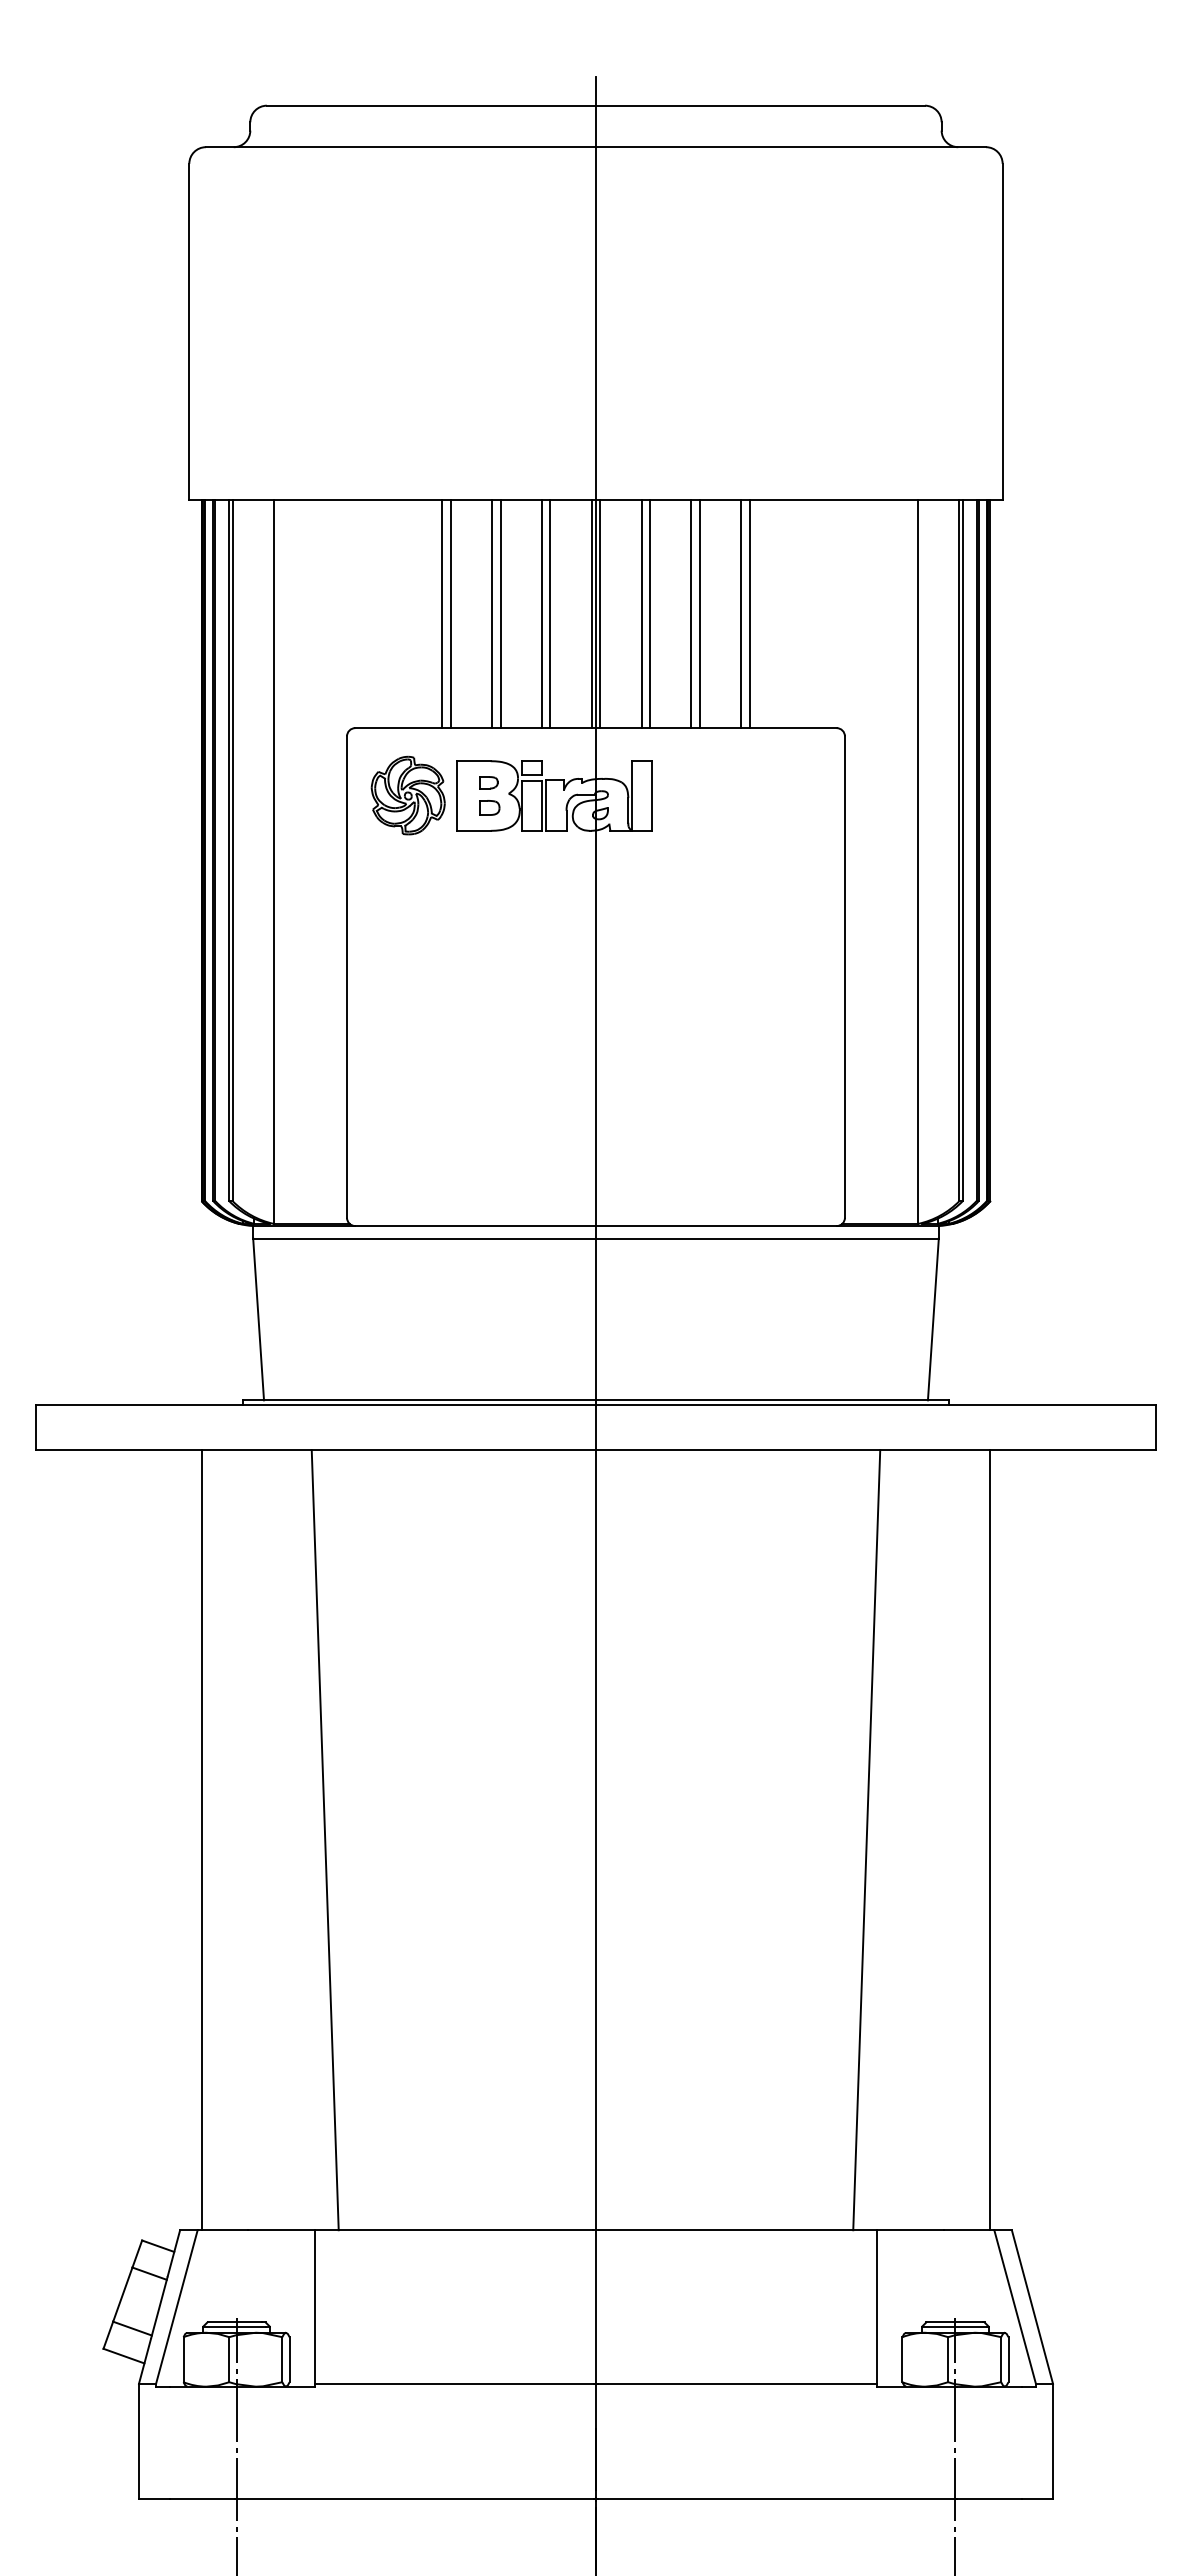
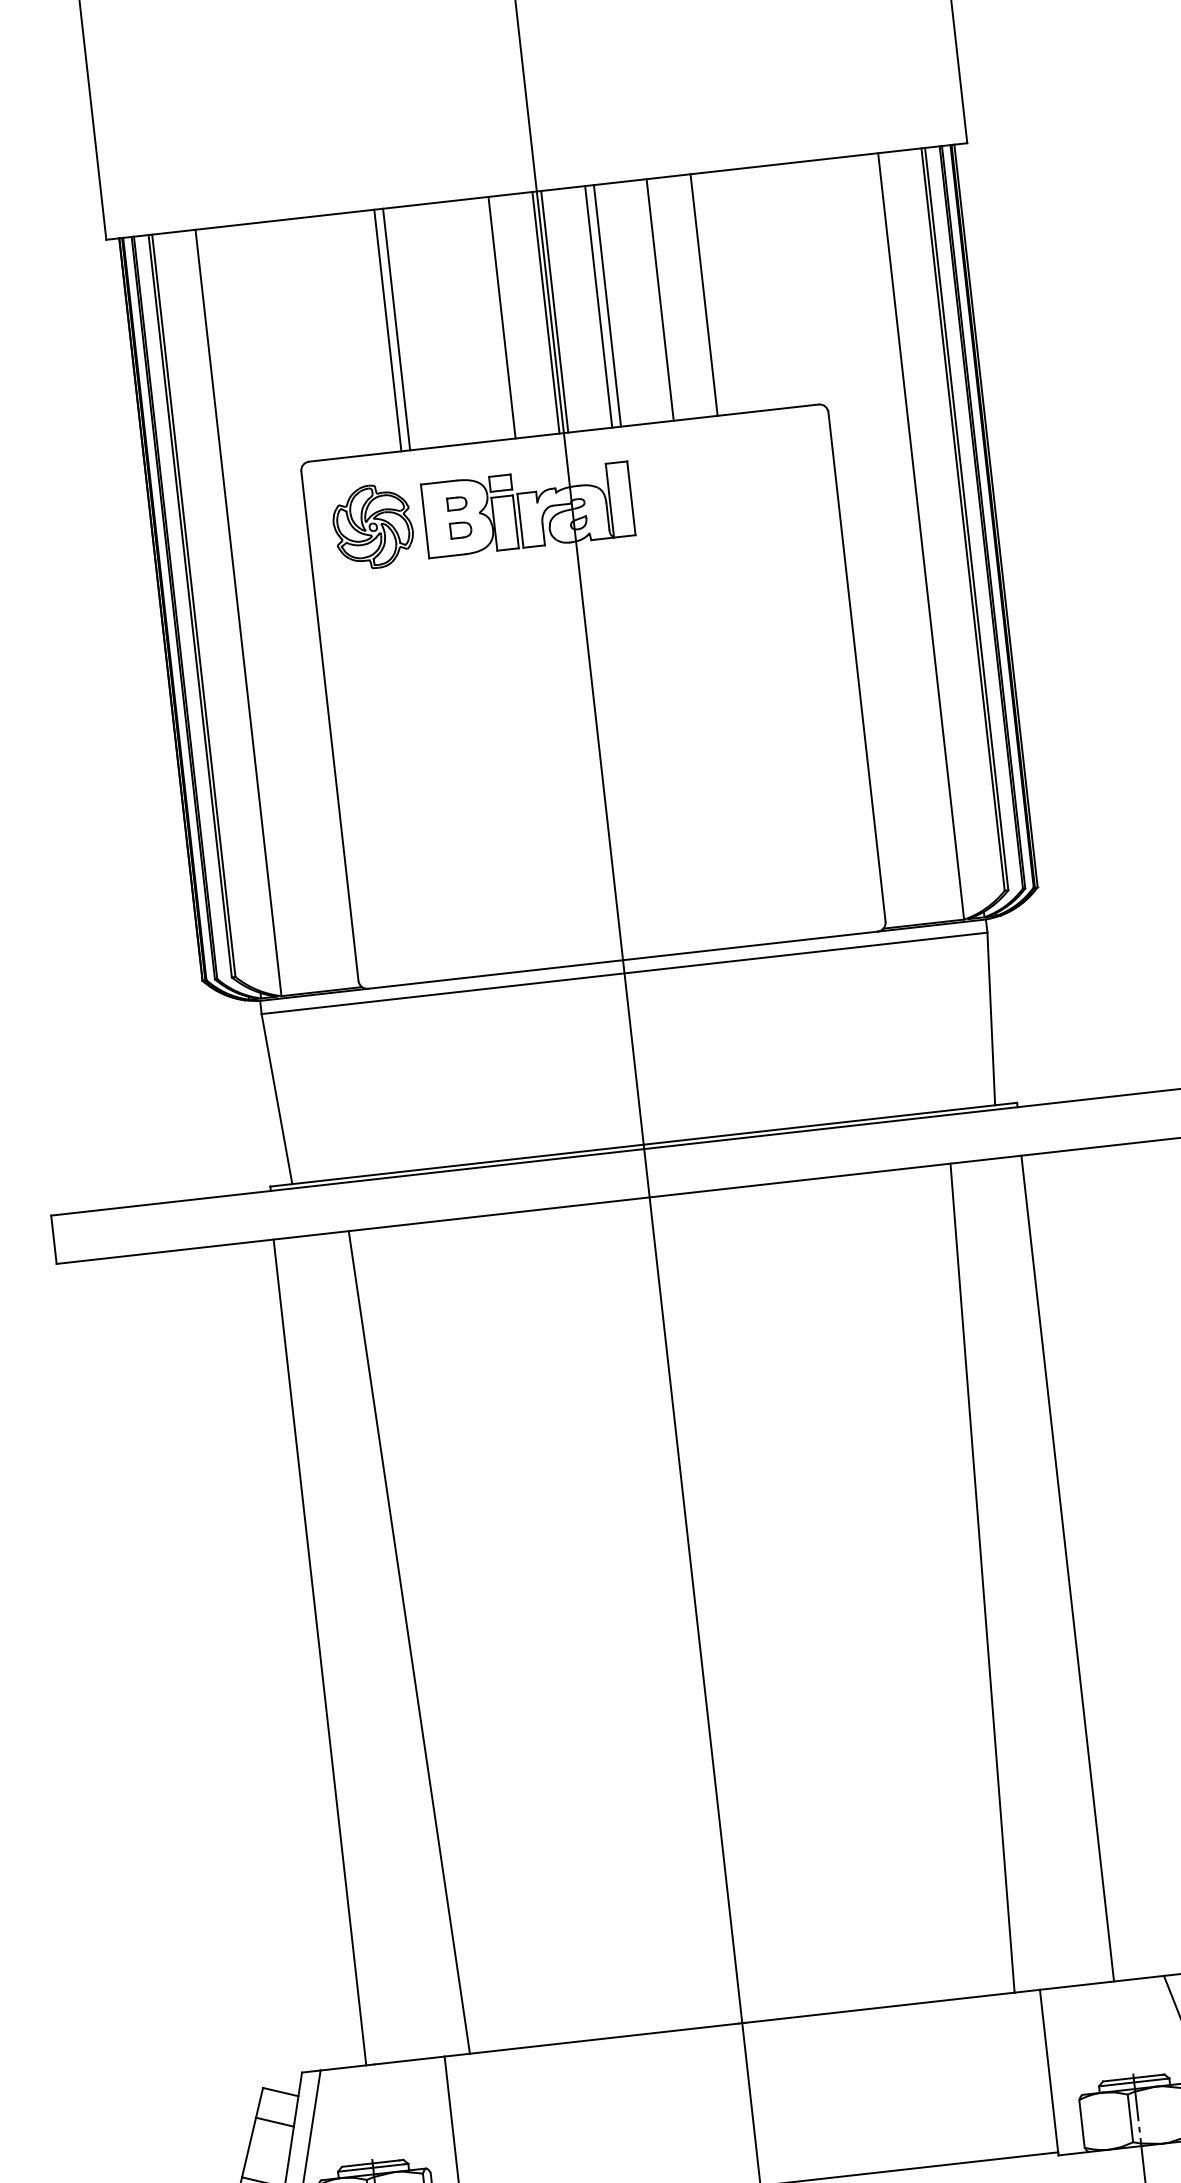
line: (492, 613) -> (440, 324), removed
line: (500, 613) -> (449, 323), removed
line: (542, 613) -> (493, 318), removed
line: (691, 613) -> (651, 300), removed
line: (749, 613) -> (712, 293), removed
line: (201, 1840) -> (319, 1652), moved
line: (990, 1840) -> (1068, 1568), moved

